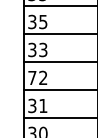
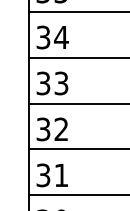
text: (42, 22) -> (60, 38), 35 -> 34
text: (32, 77) -> (43, 128), 72 -> 32

